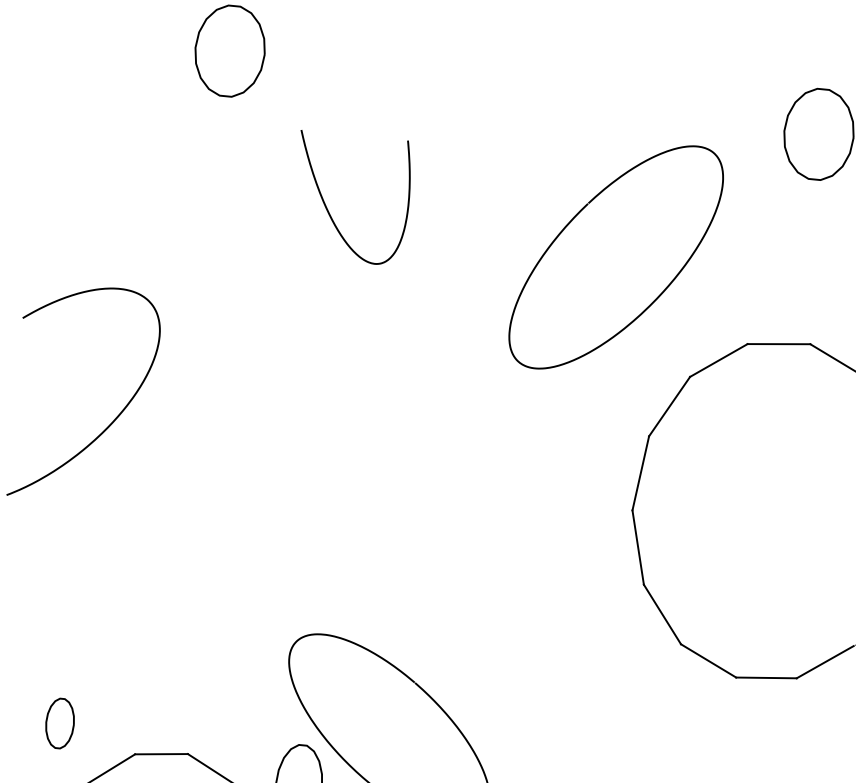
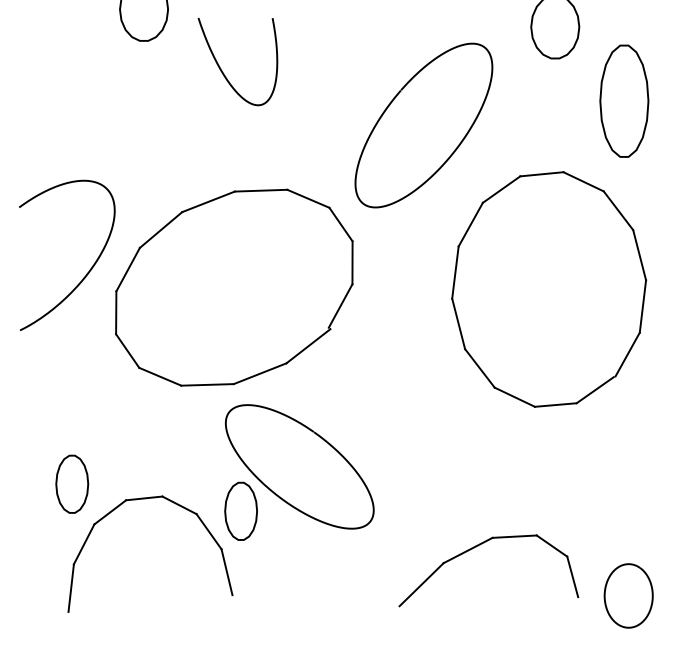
curve: (328, 208) -> (222, 70), moved
part: (320, 463) -> (234, 287), added
part: (60, 722) -> (72, 483), size x1.67

